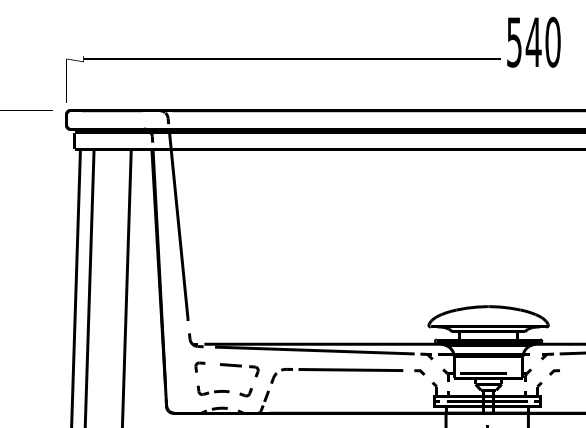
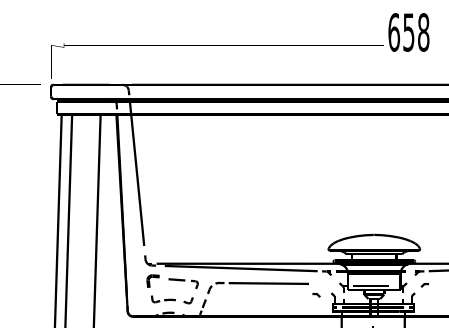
text: (533, 42) -> (408, 32), 540 -> 658
part: (200, 367) -> (153, 281), size x1.6
line: (419, 372) -> (316, 295), moved

